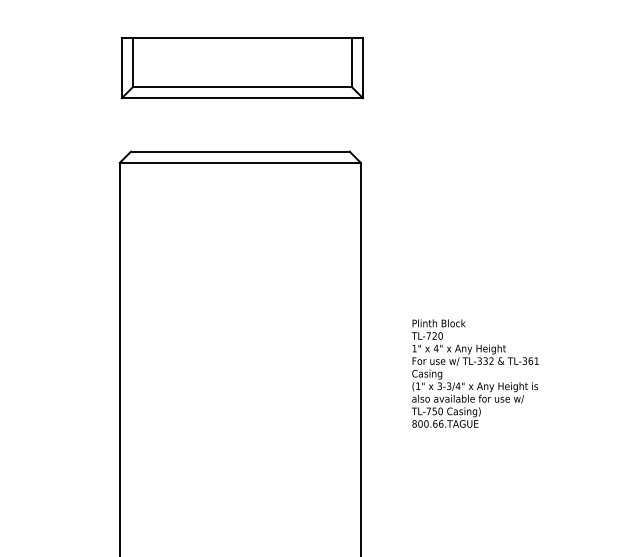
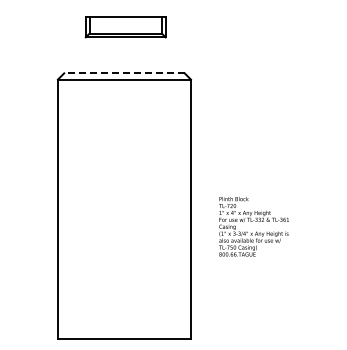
part: (242, 68) -> (125, 27), size x0.6
line: (238, 151) -> (123, 73), solid -> dashed
text: (474, 373) -> (253, 226), moved

